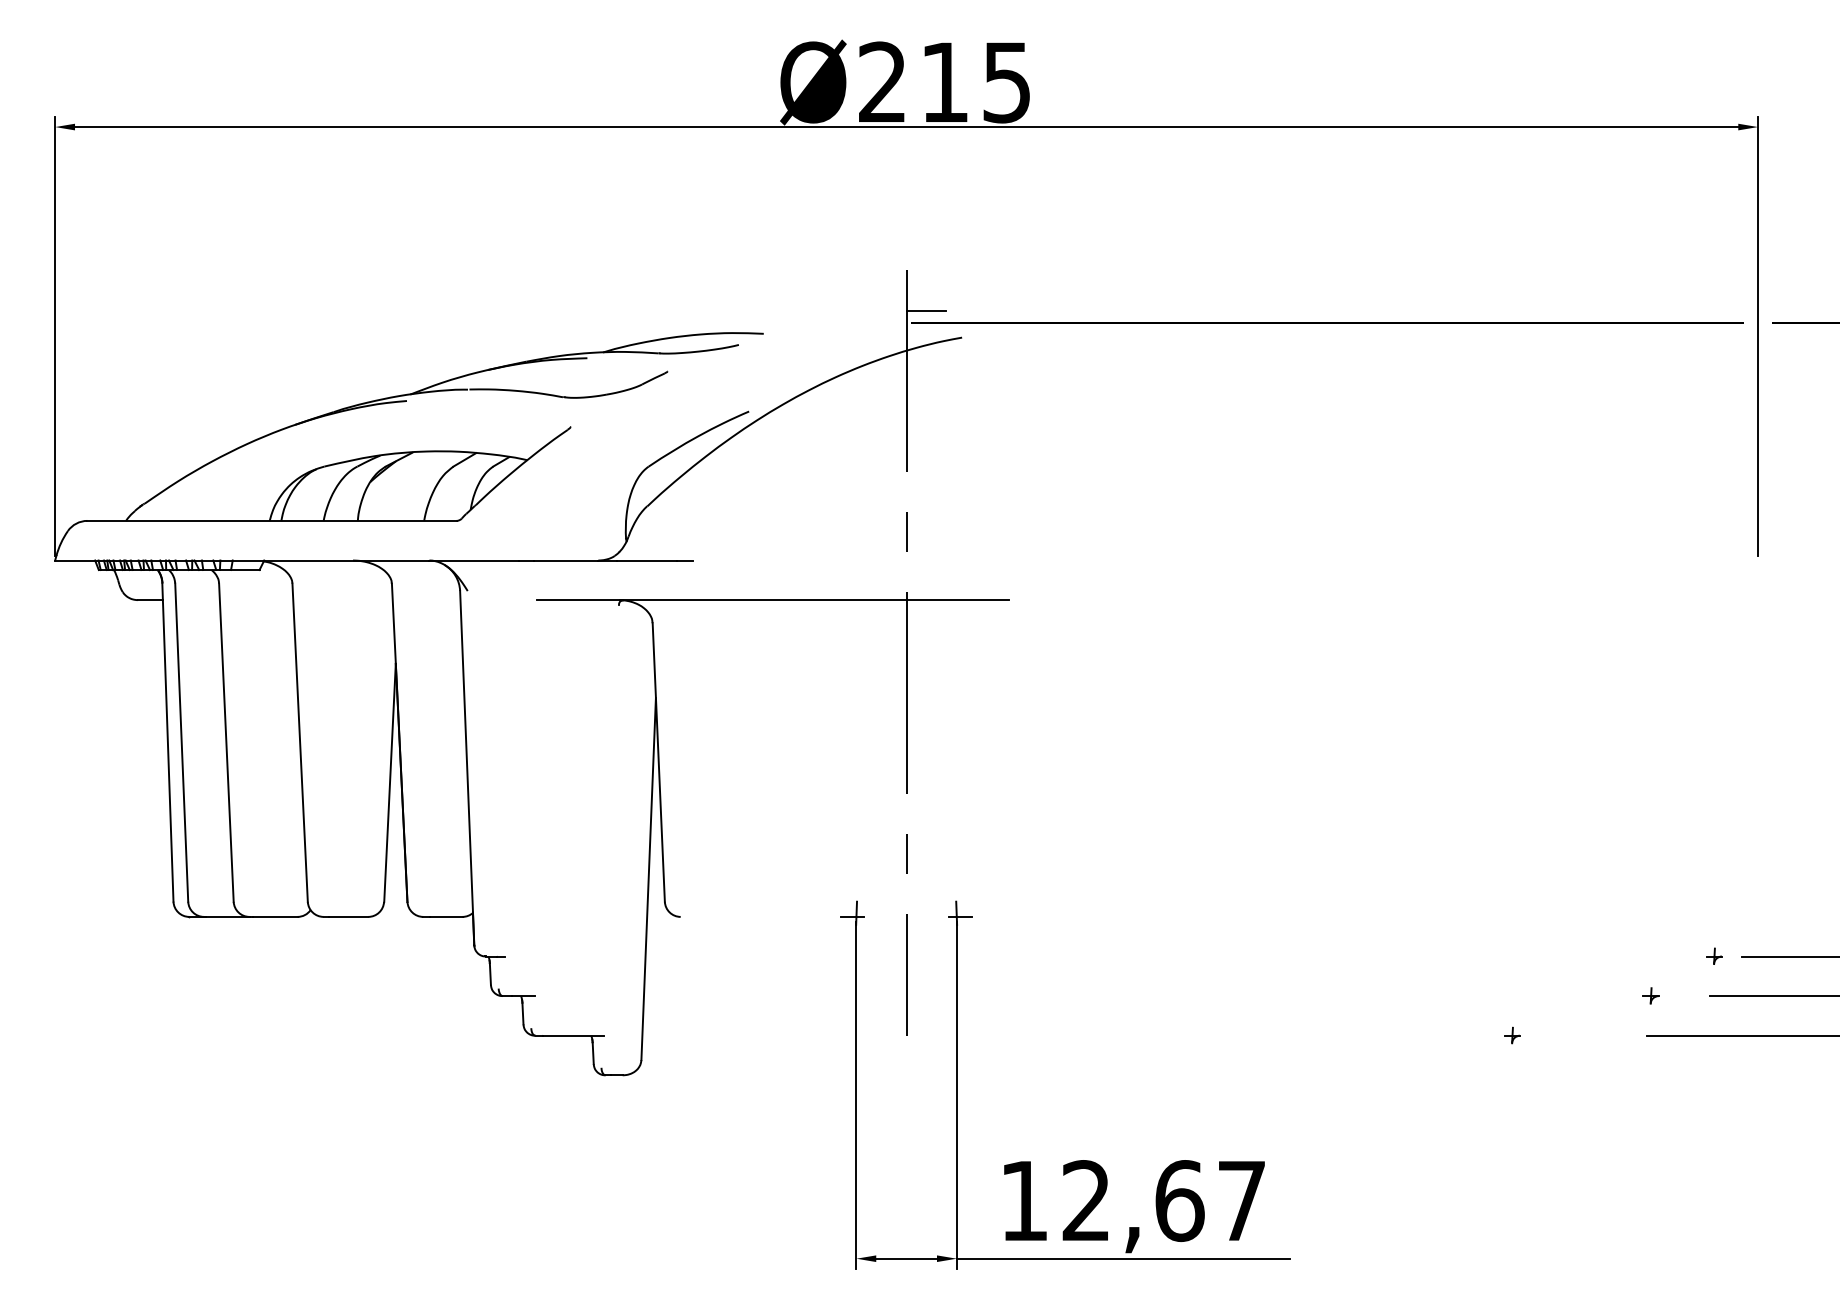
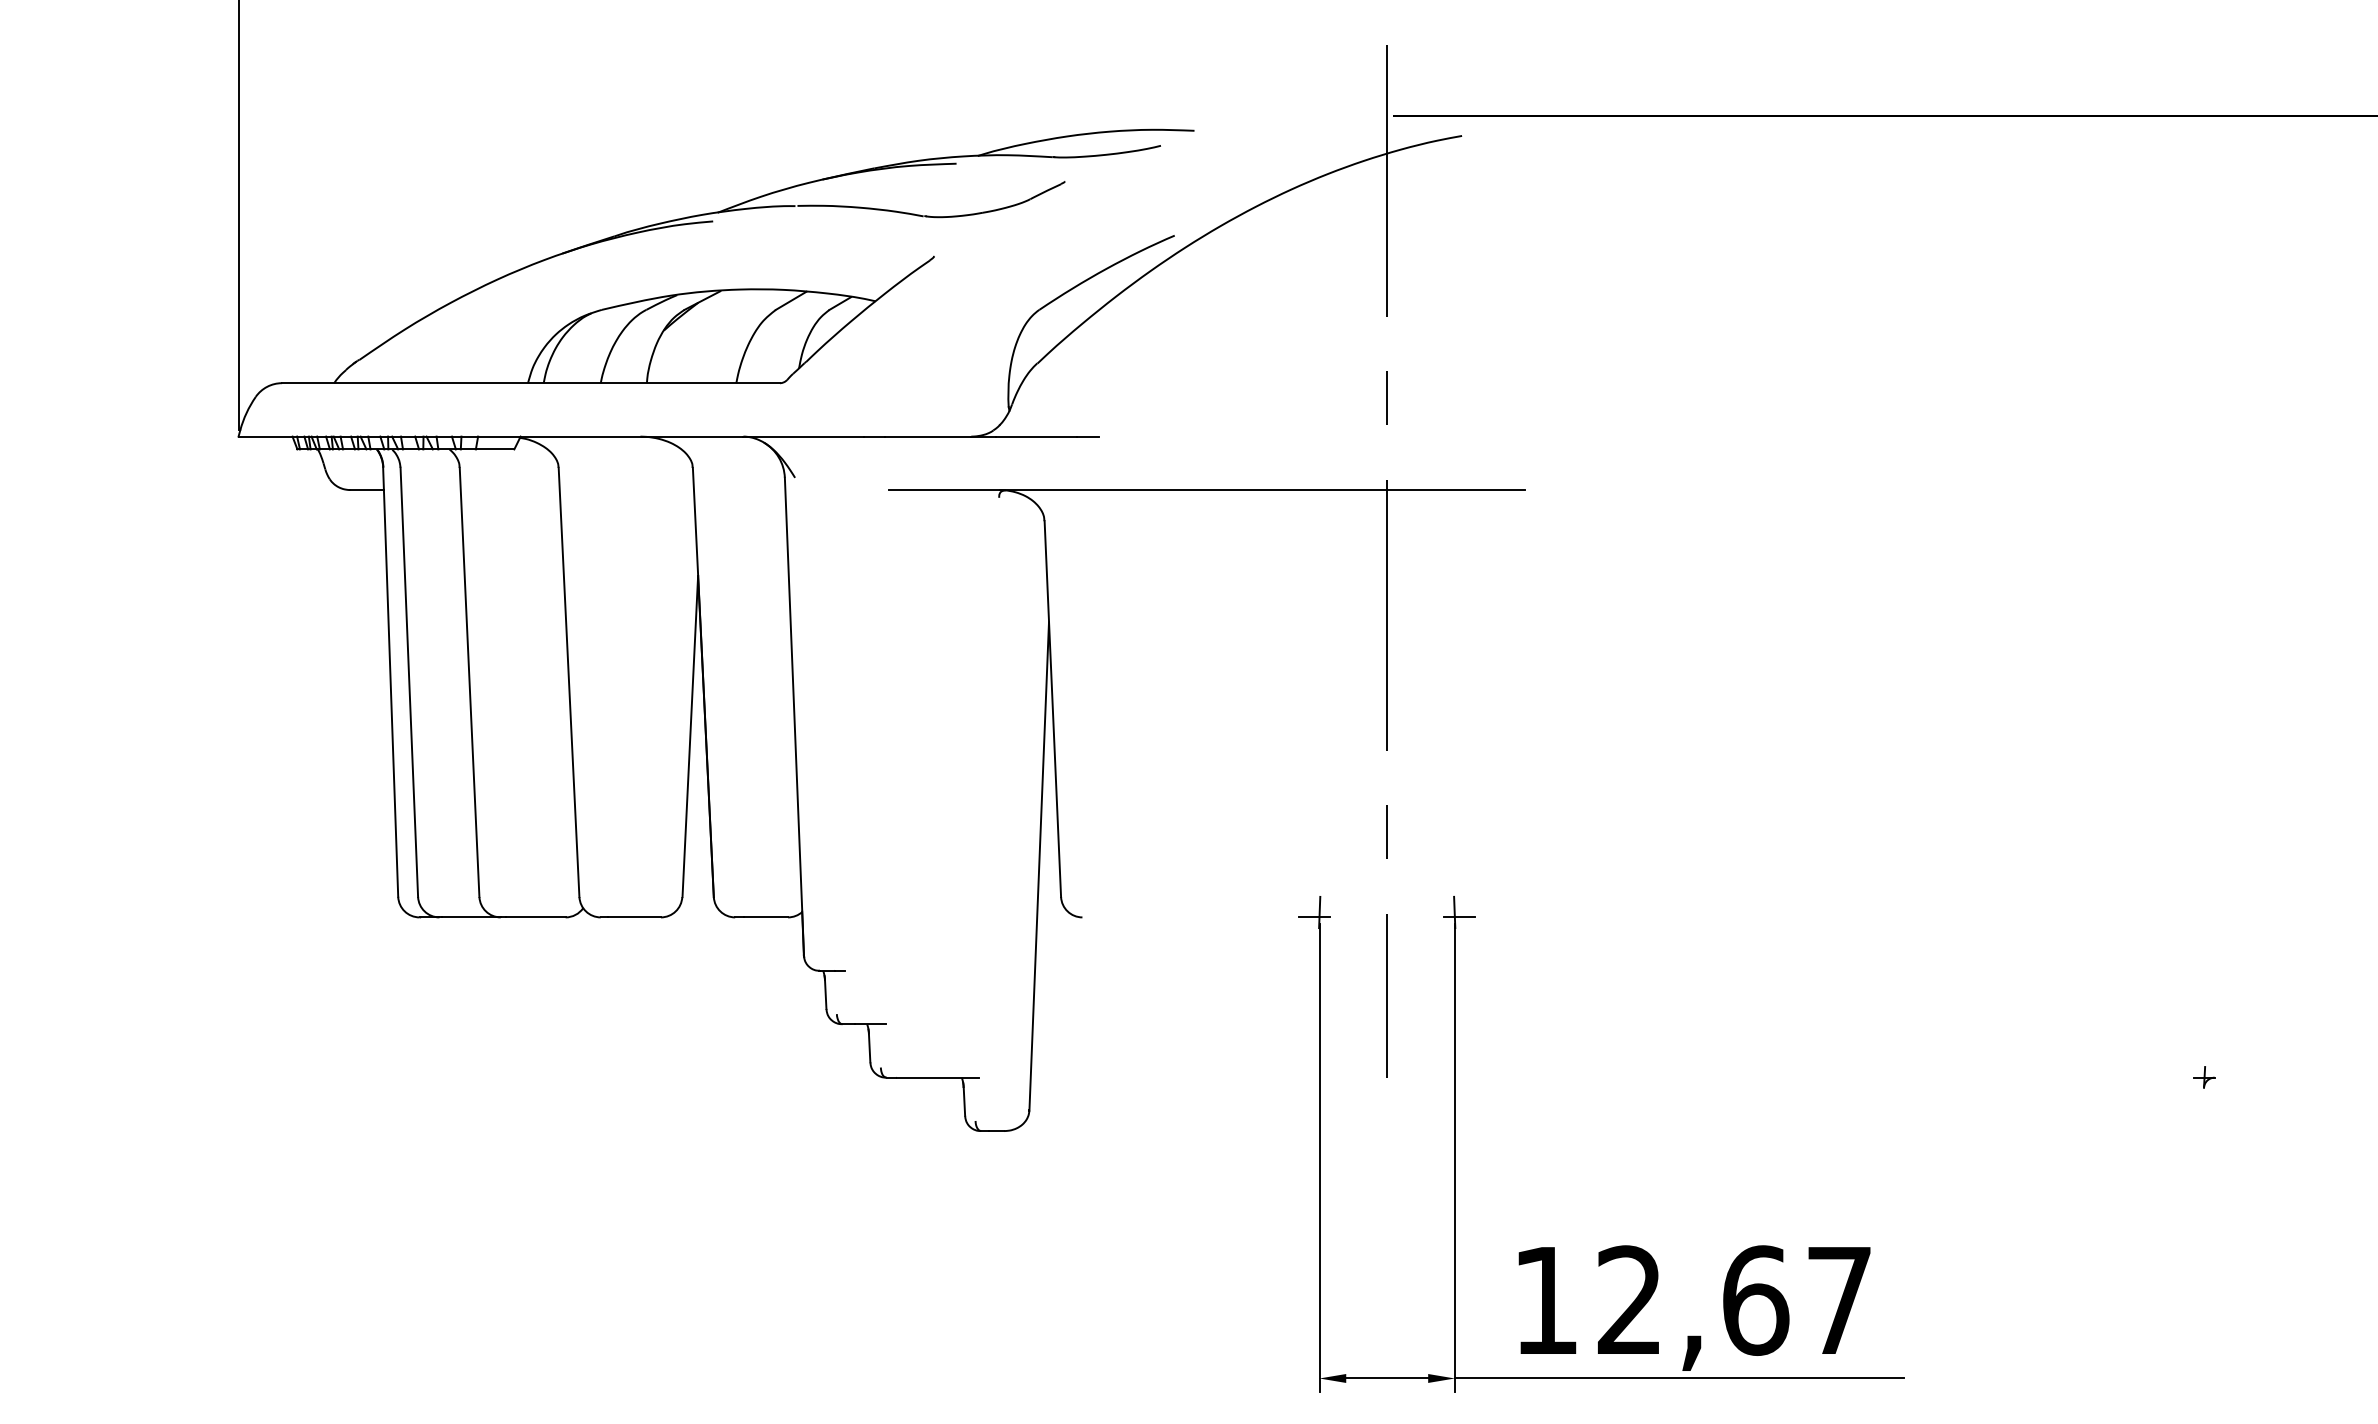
line: (926, 311) -> (1414, 100), removed

